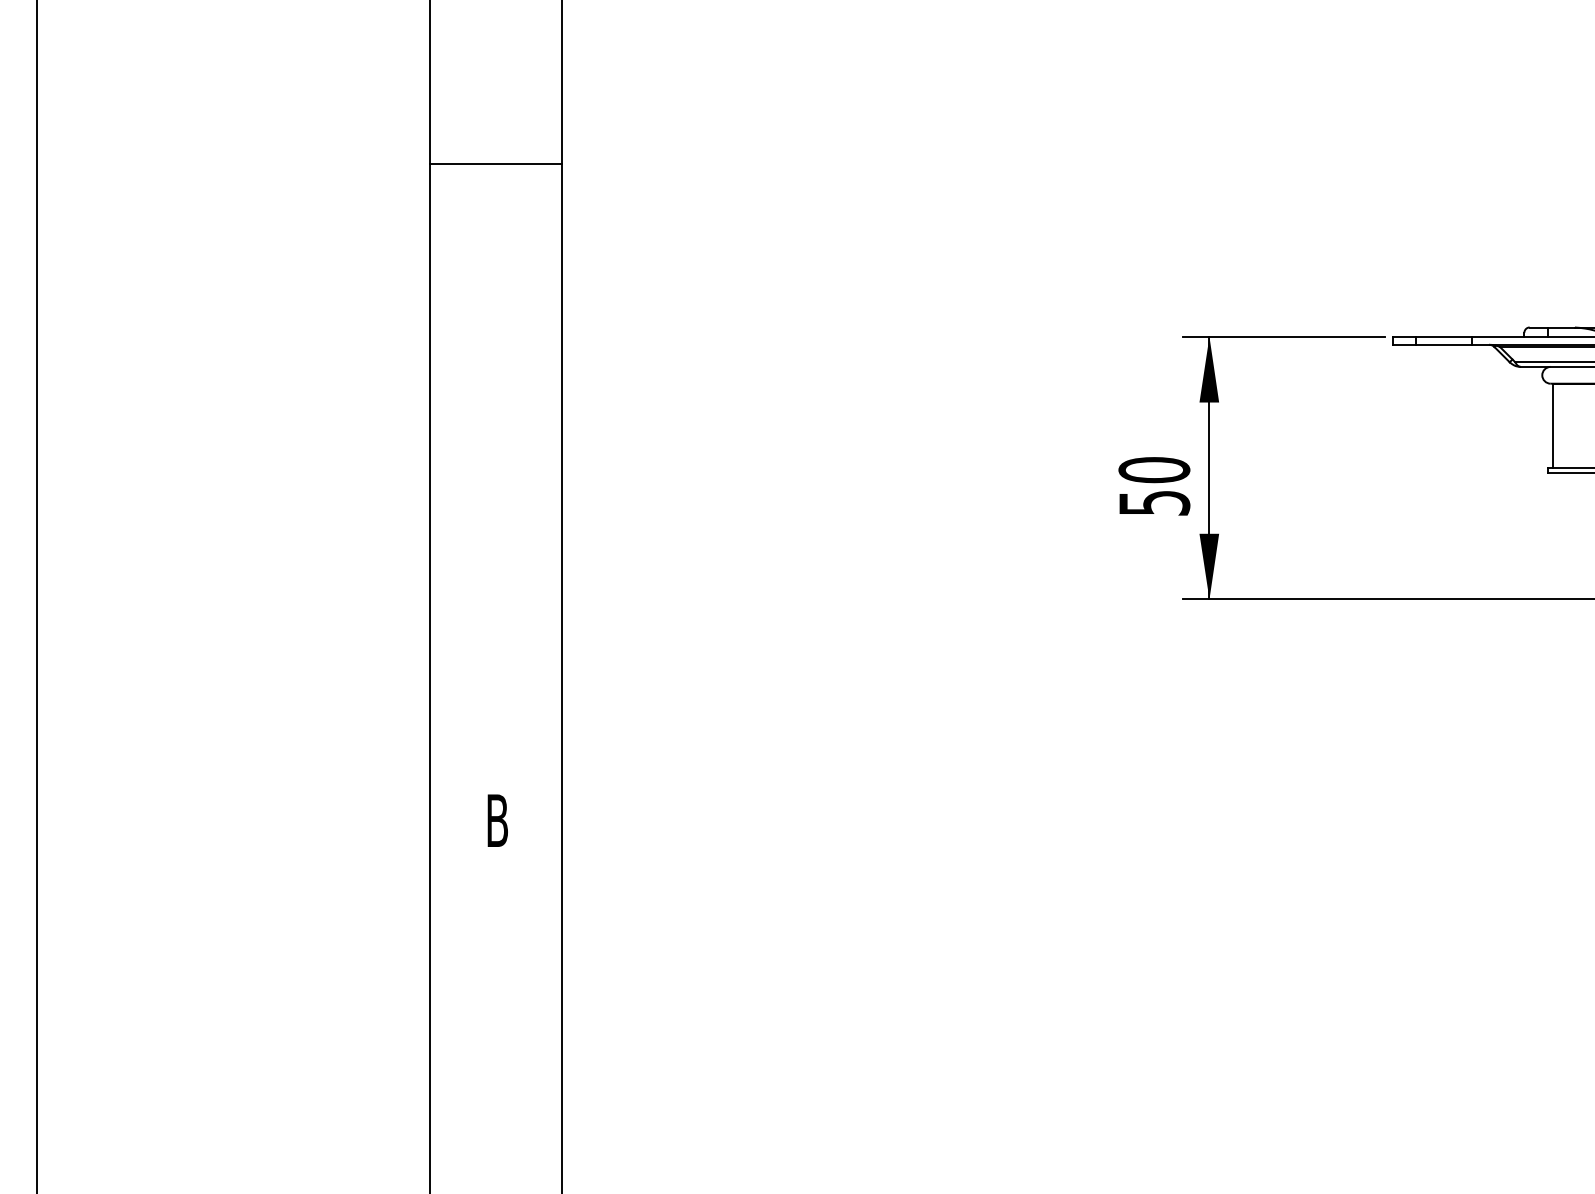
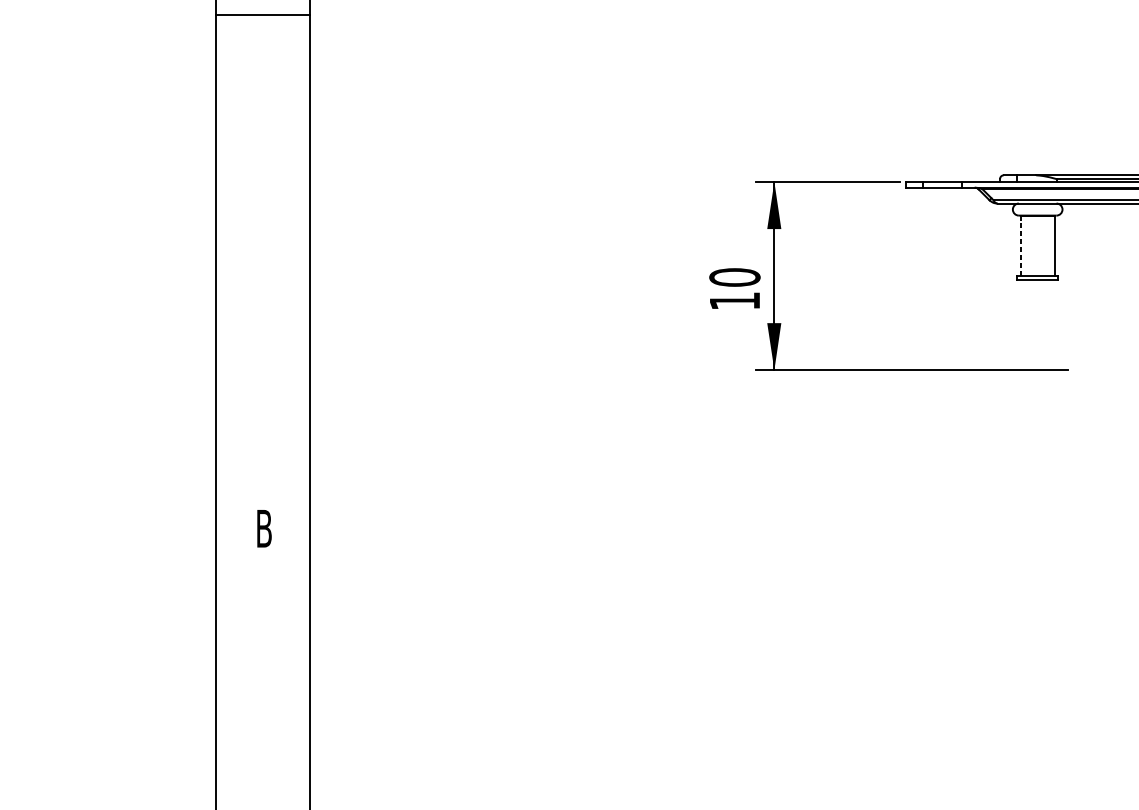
line: (495, 164) -> (262, 14), moved
line: (1553, 426) -> (1020, 246), solid -> dashed
text: (1154, 503) -> (735, 301), 50 -> 10

